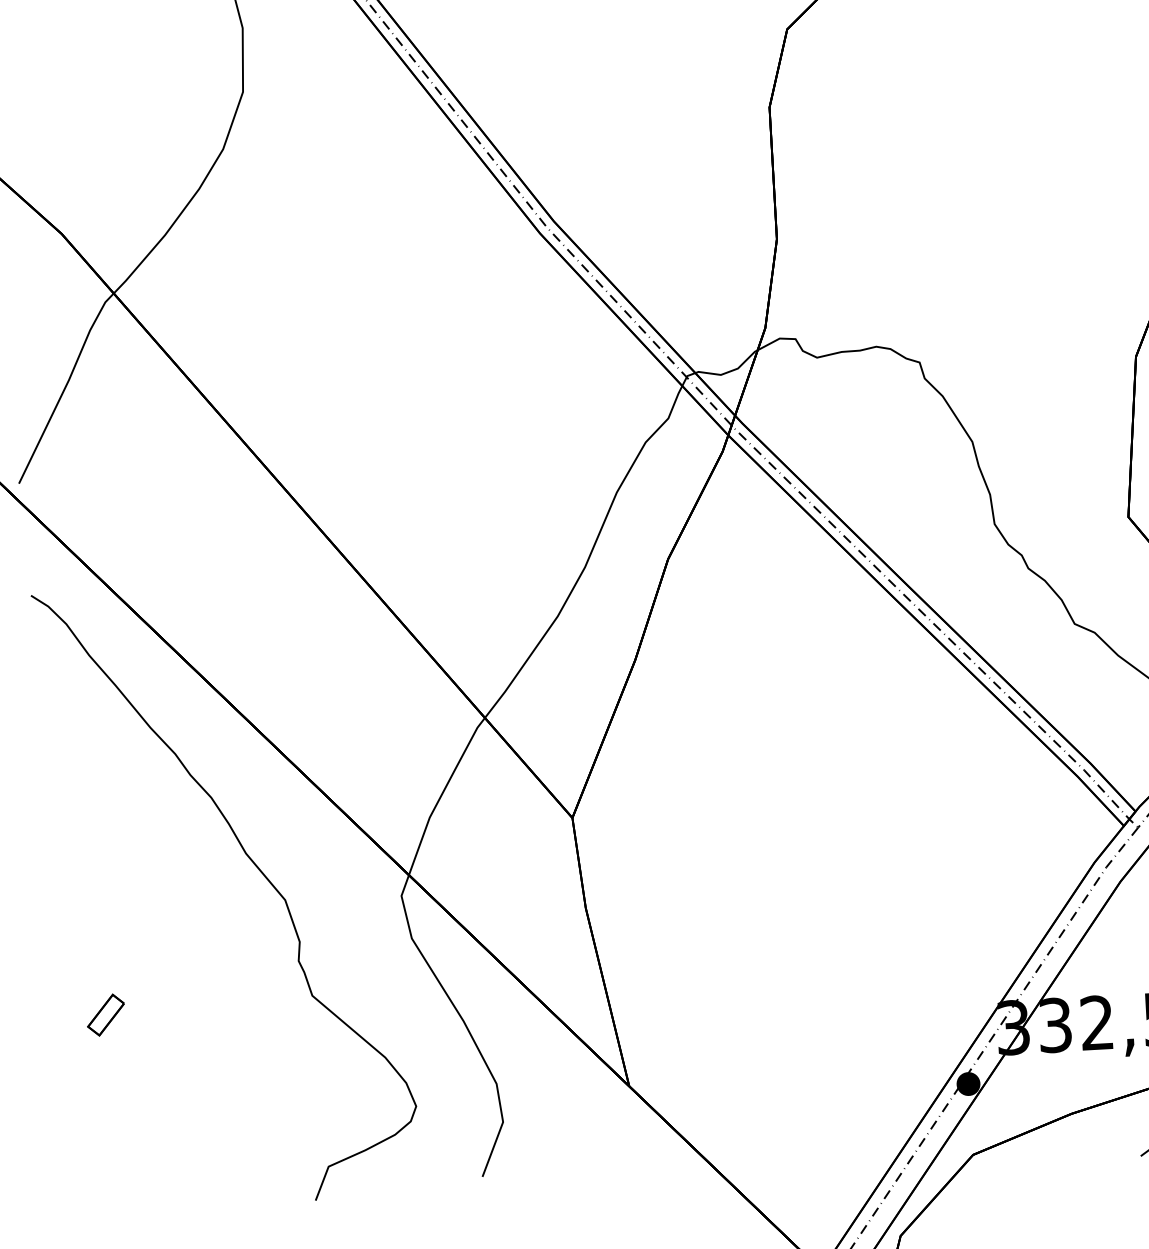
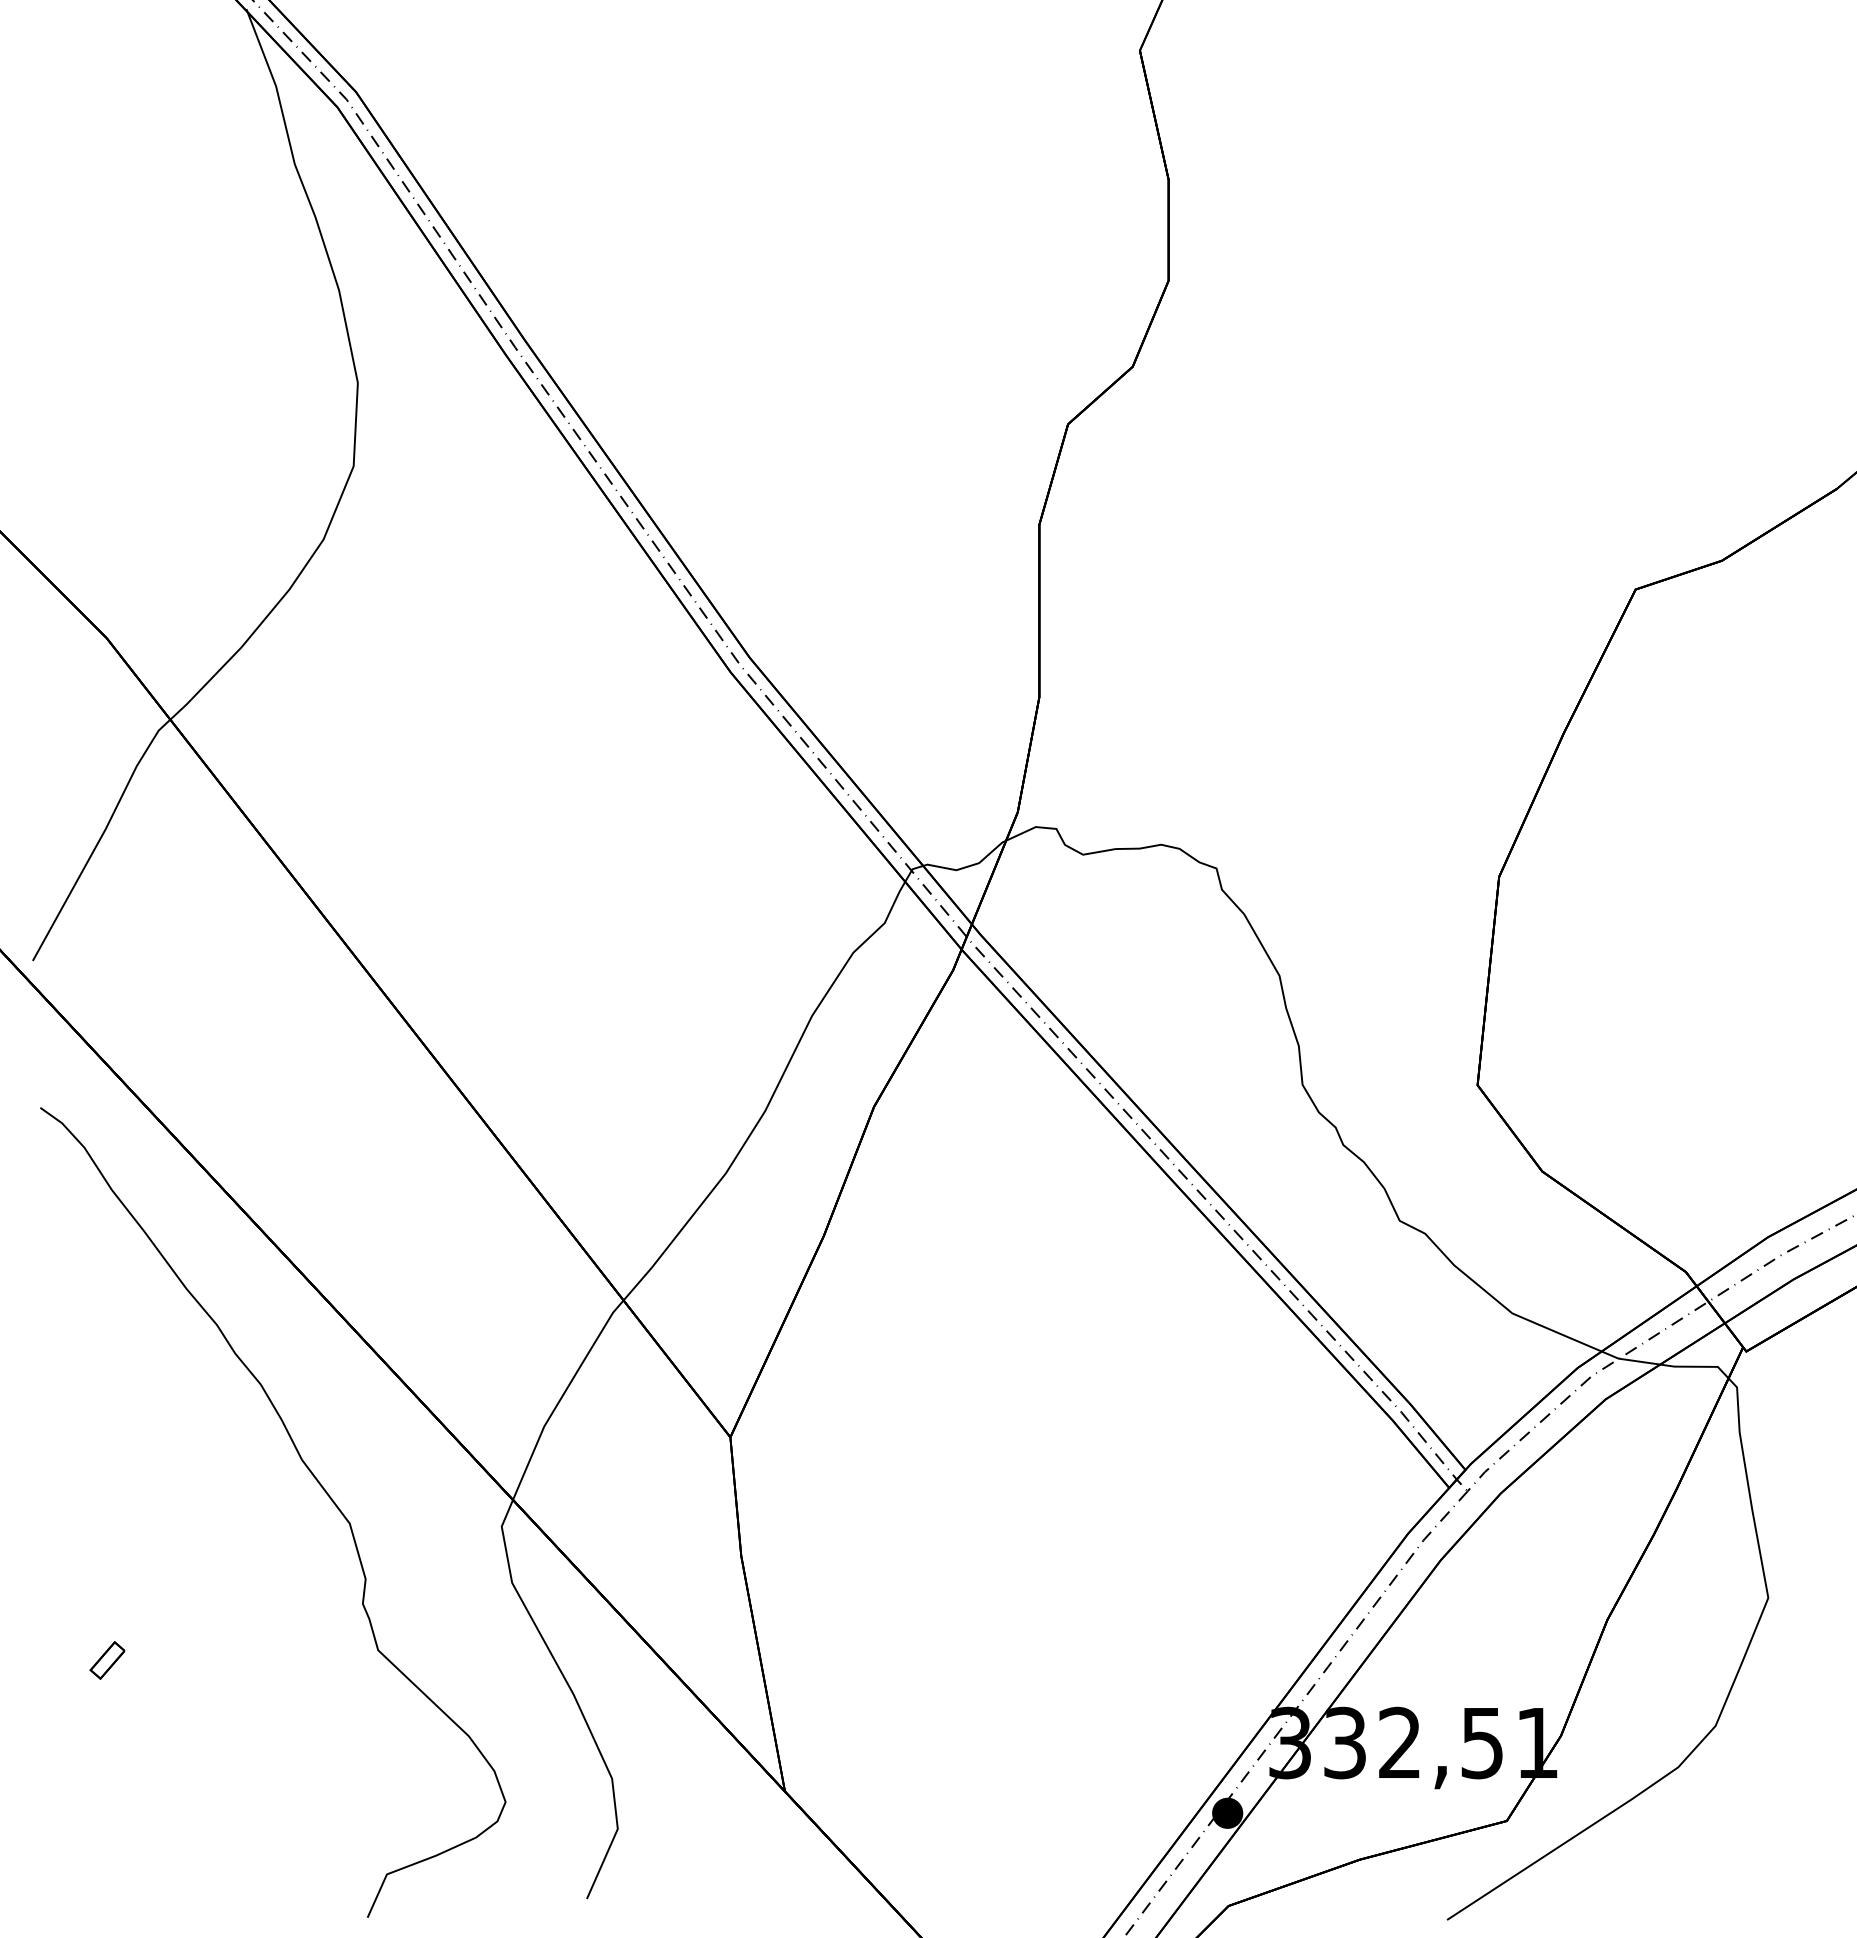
part: (105, 1015) -> (107, 1660), size x0.7

